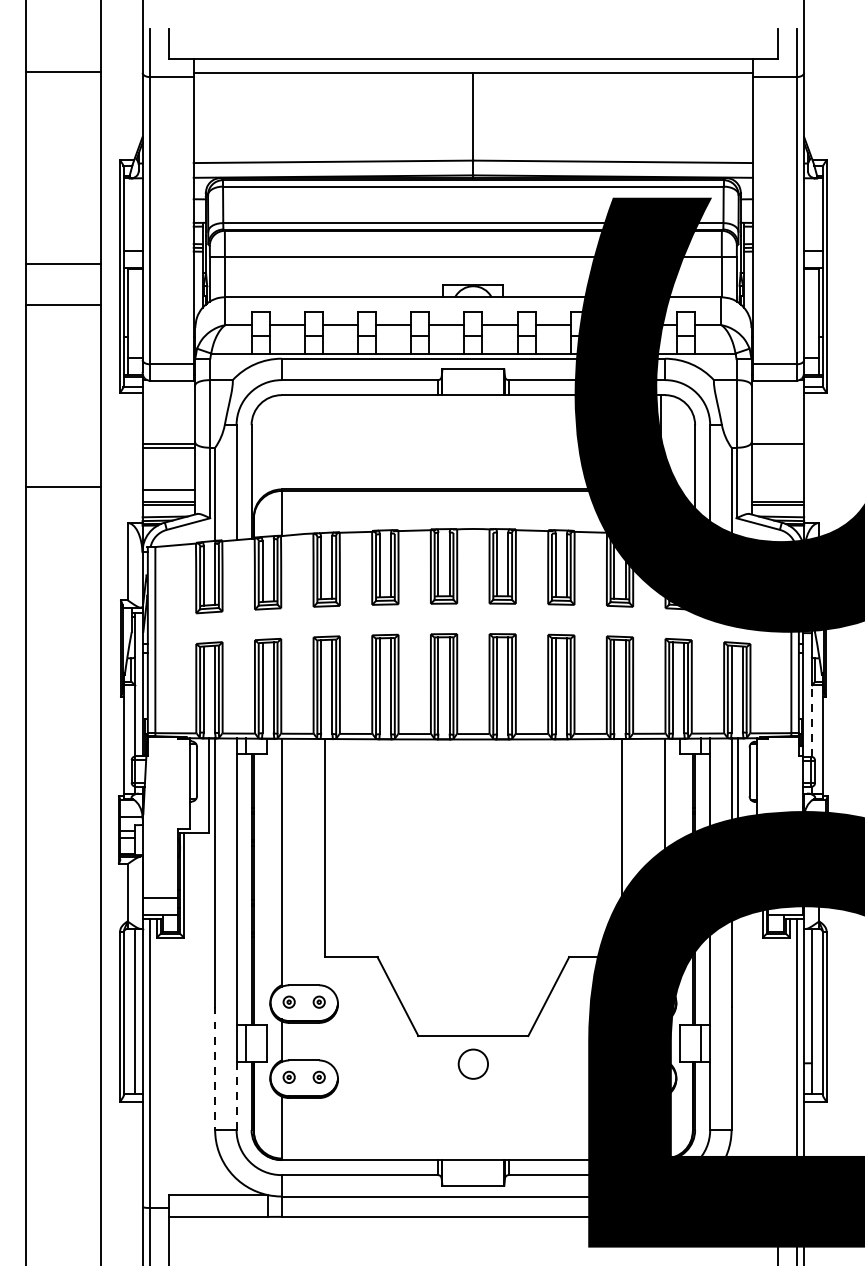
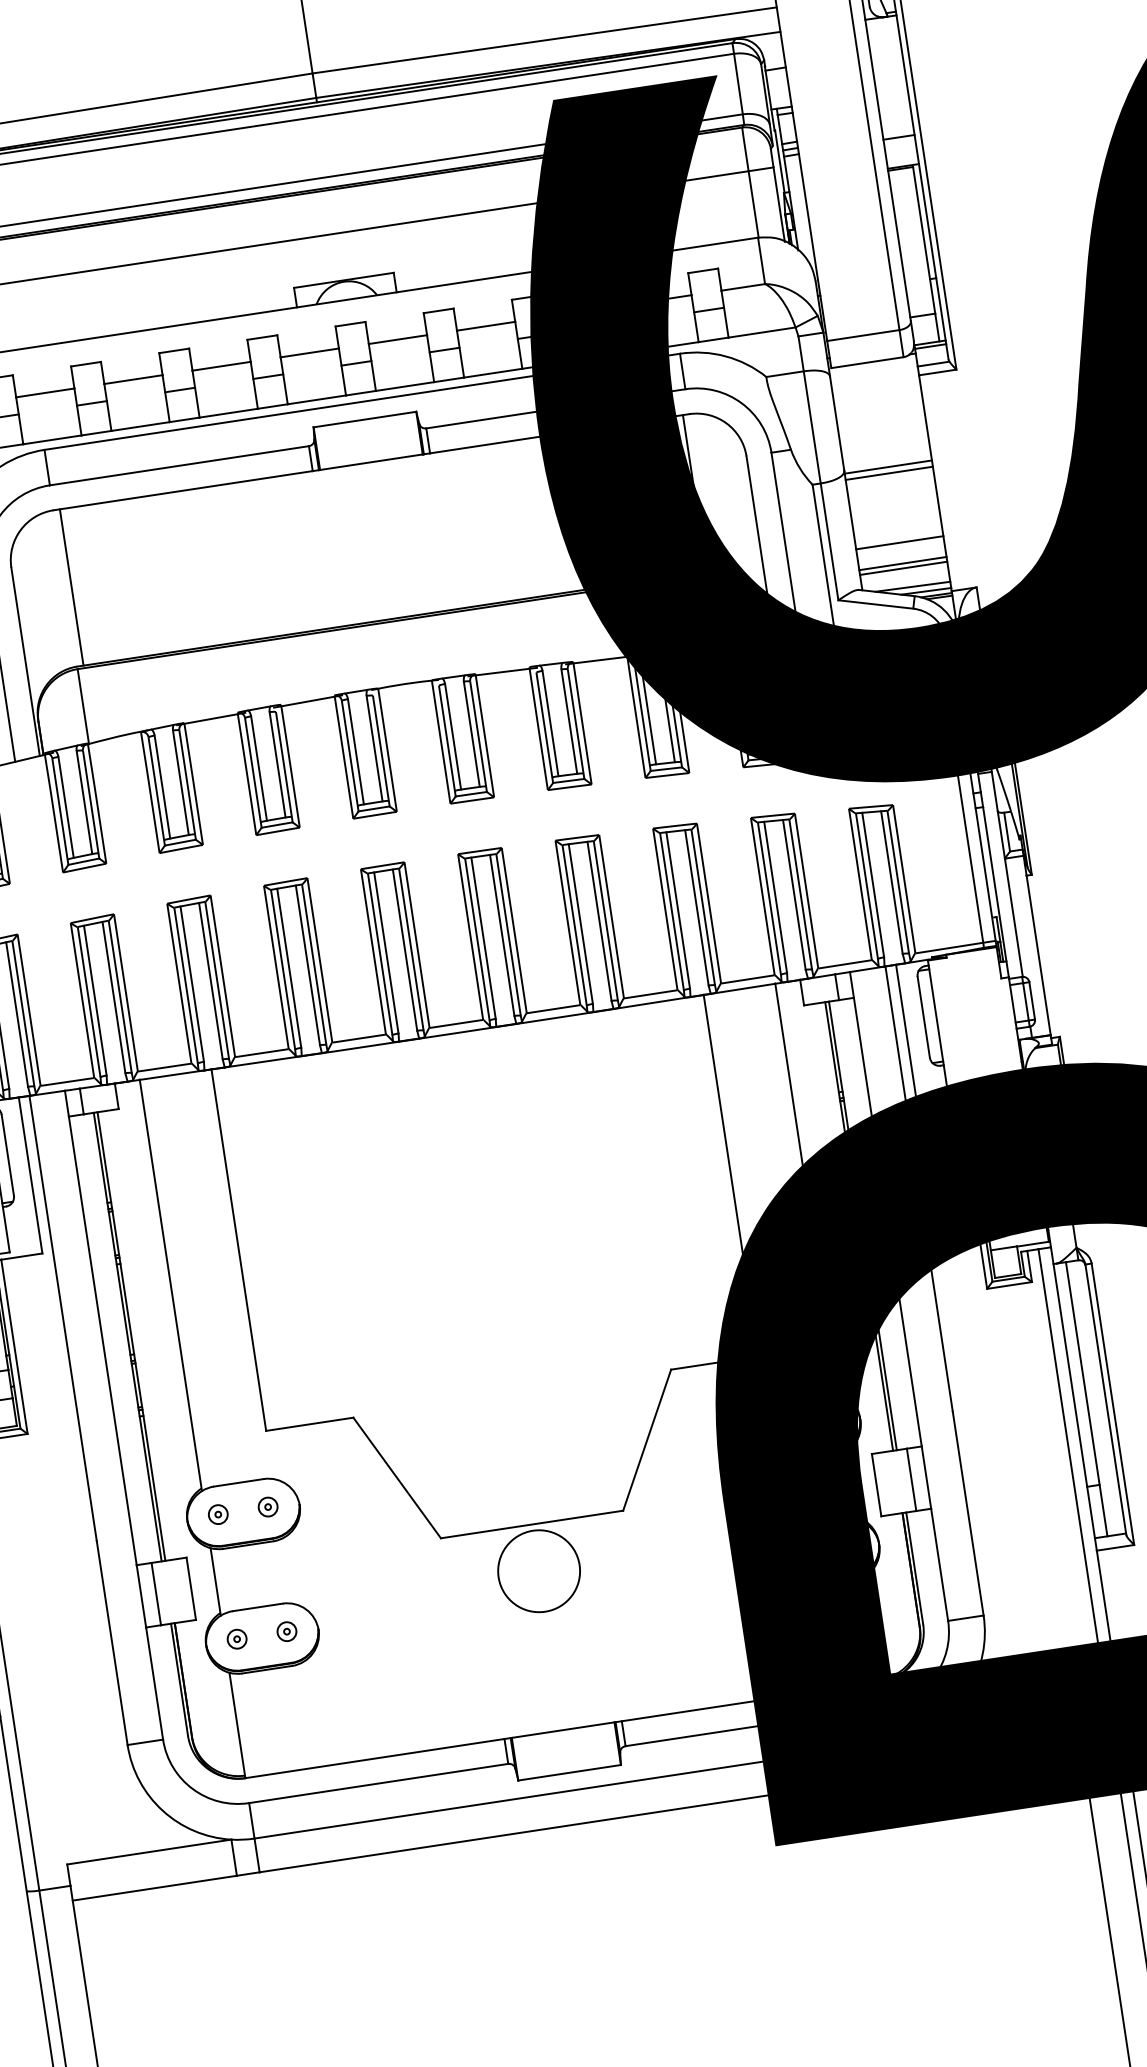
line: (285, 442) -> (71, 587), added
line: (777, 447) -> (888, 472), added
line: (777, 489) -> (899, 542), added
line: (811, 721) -> (1013, 918), dashed -> solid
circle: (472, 1063) -> (537, 1570), size x1.67
line: (215, 1068) -> (112, 1642), dashed -> solid
line: (236, 1096) -> (154, 1684), dashed -> solid

